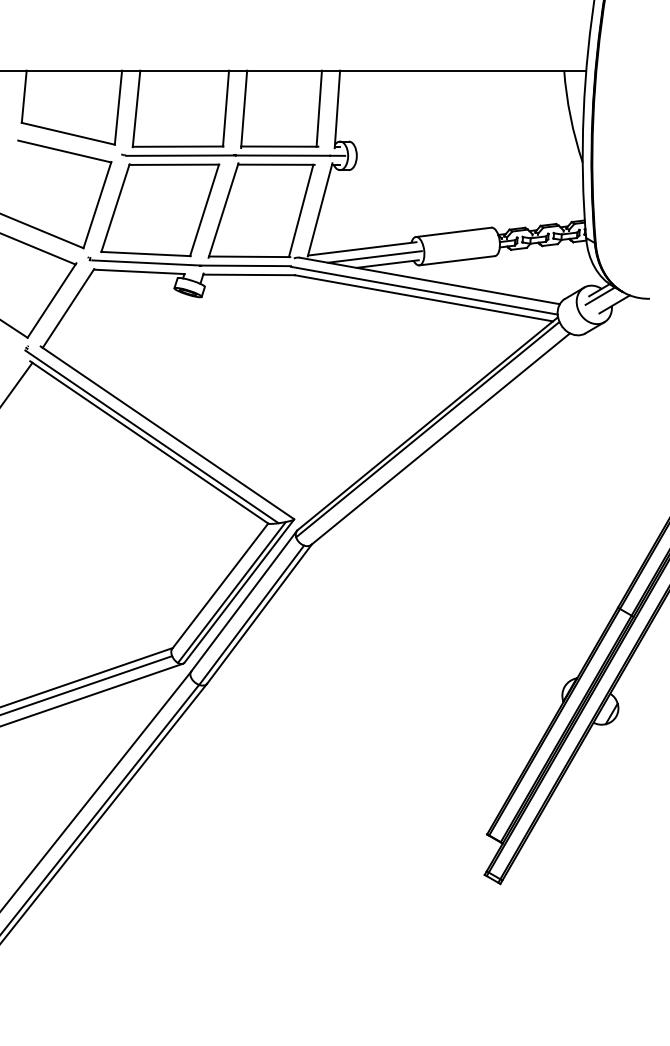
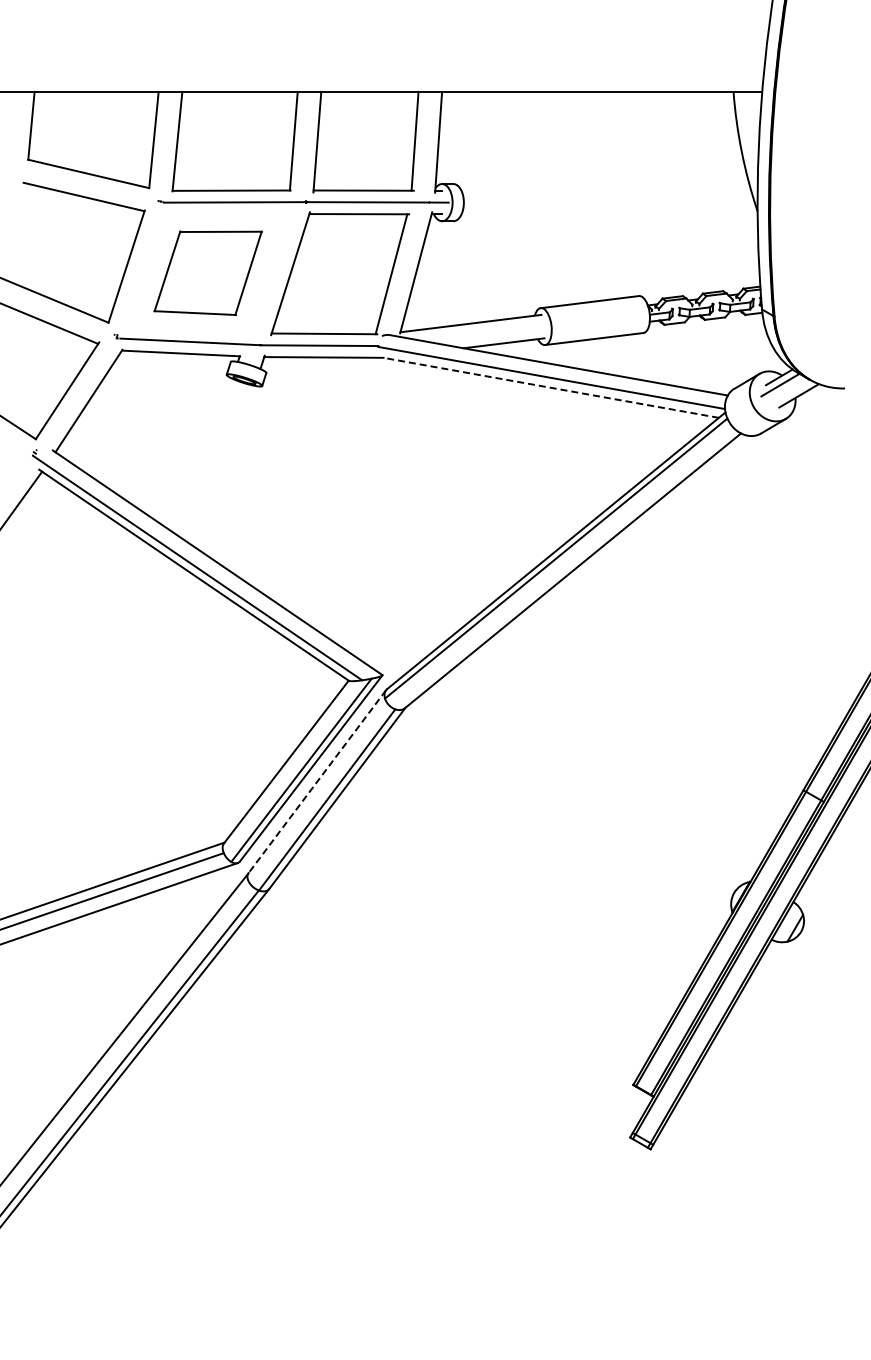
part: (159, 209) -> (207, 272), size x0.7
line: (374, 256) -> (487, 333), removed
line: (423, 298) -> (550, 387), solid -> dashed
line: (244, 601) -> (317, 782), solid -> dashed

